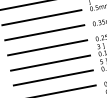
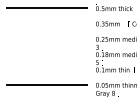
line: (44, 32) -> (46, 23), removed
line: (47, 47) -> (46, 38), removed
line: (50, 63) -> (46, 54), removed
line: (52, 78) -> (46, 69), removed

